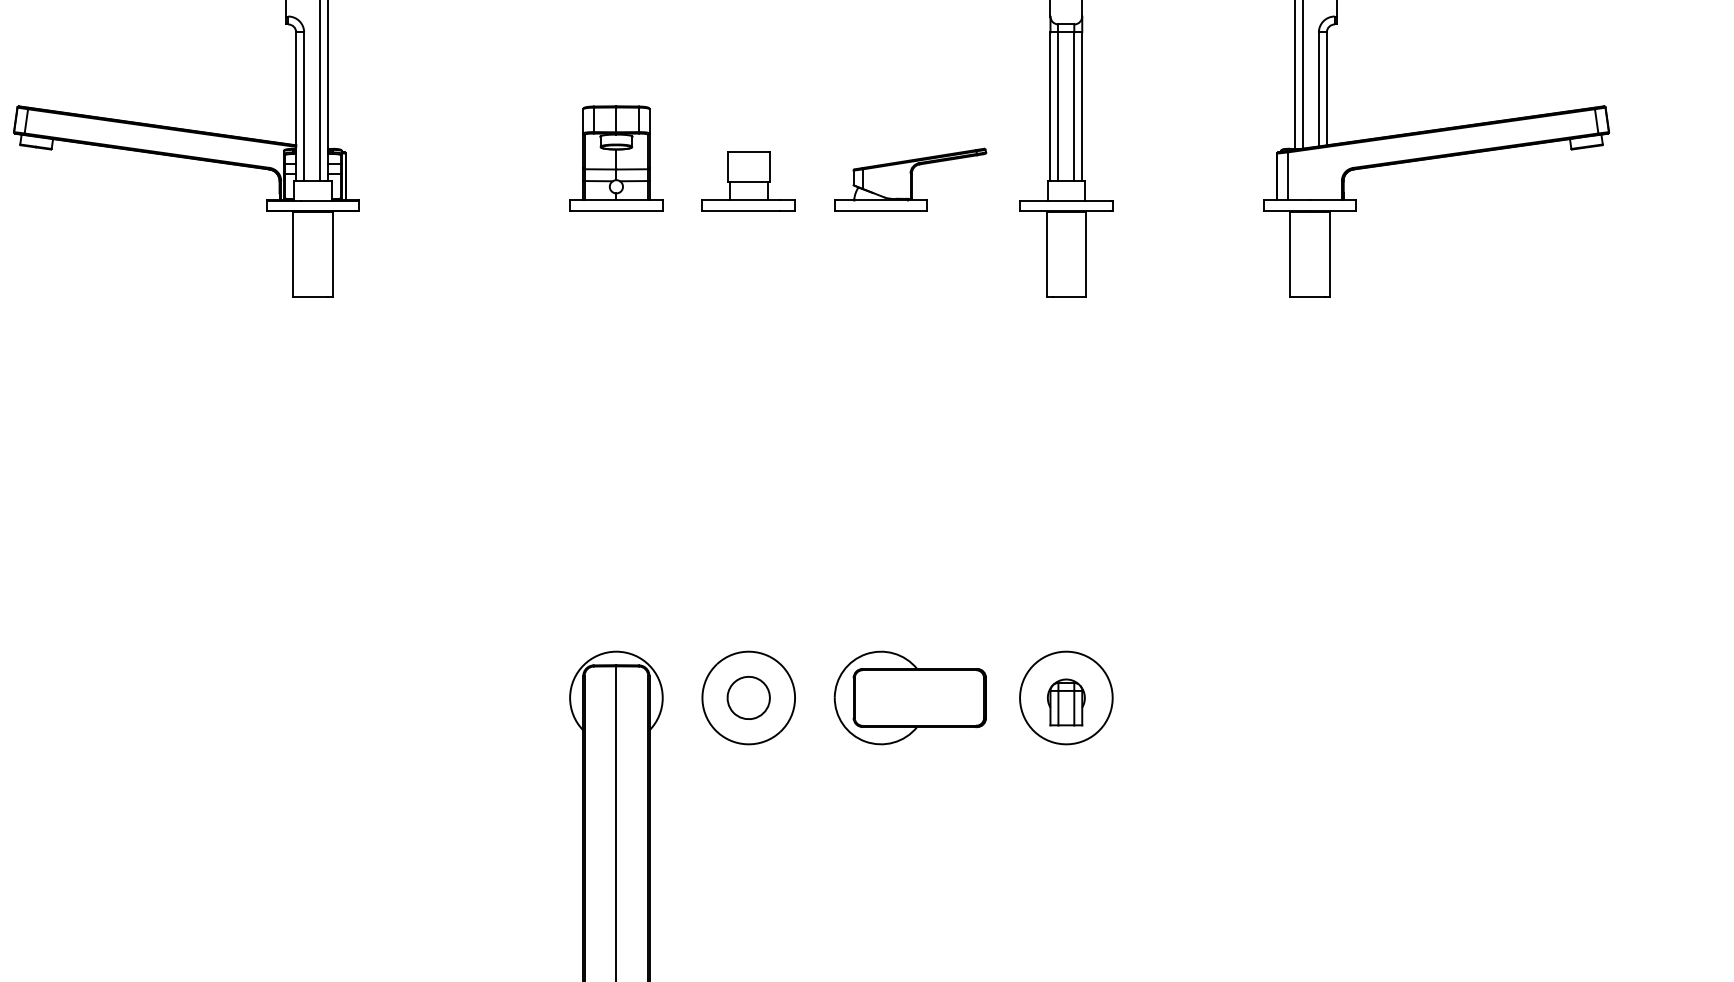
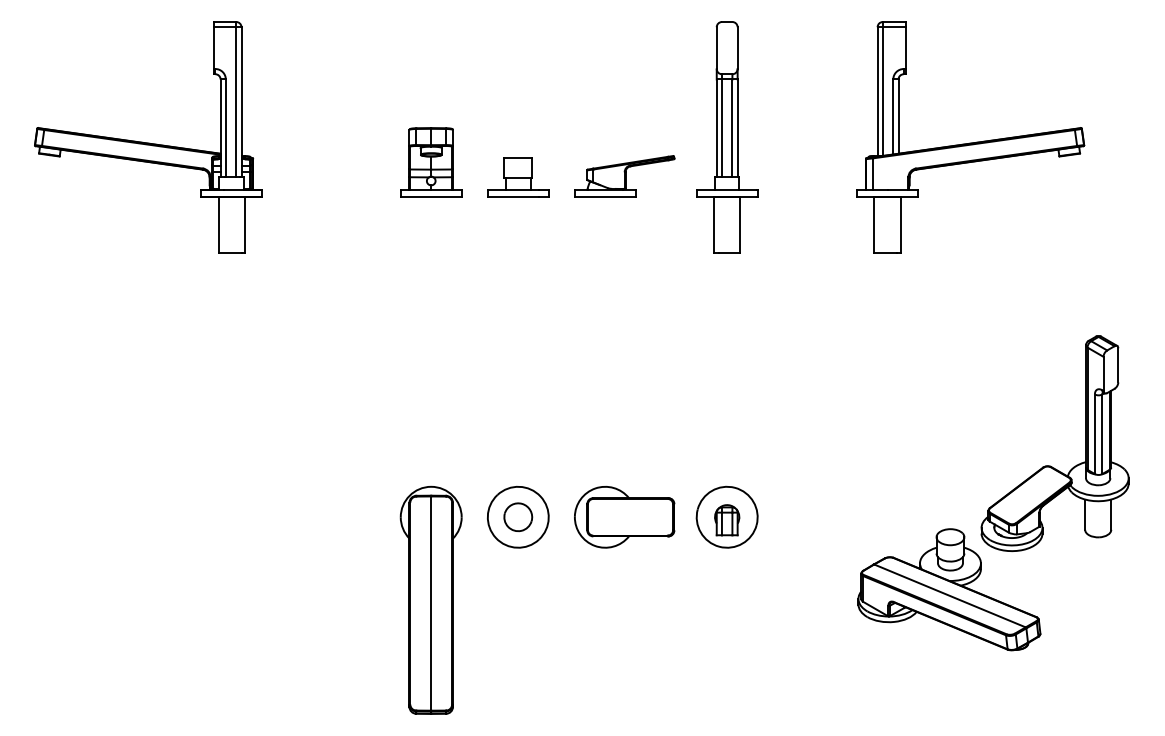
part: (1480, 670) -> (999, 499), added

